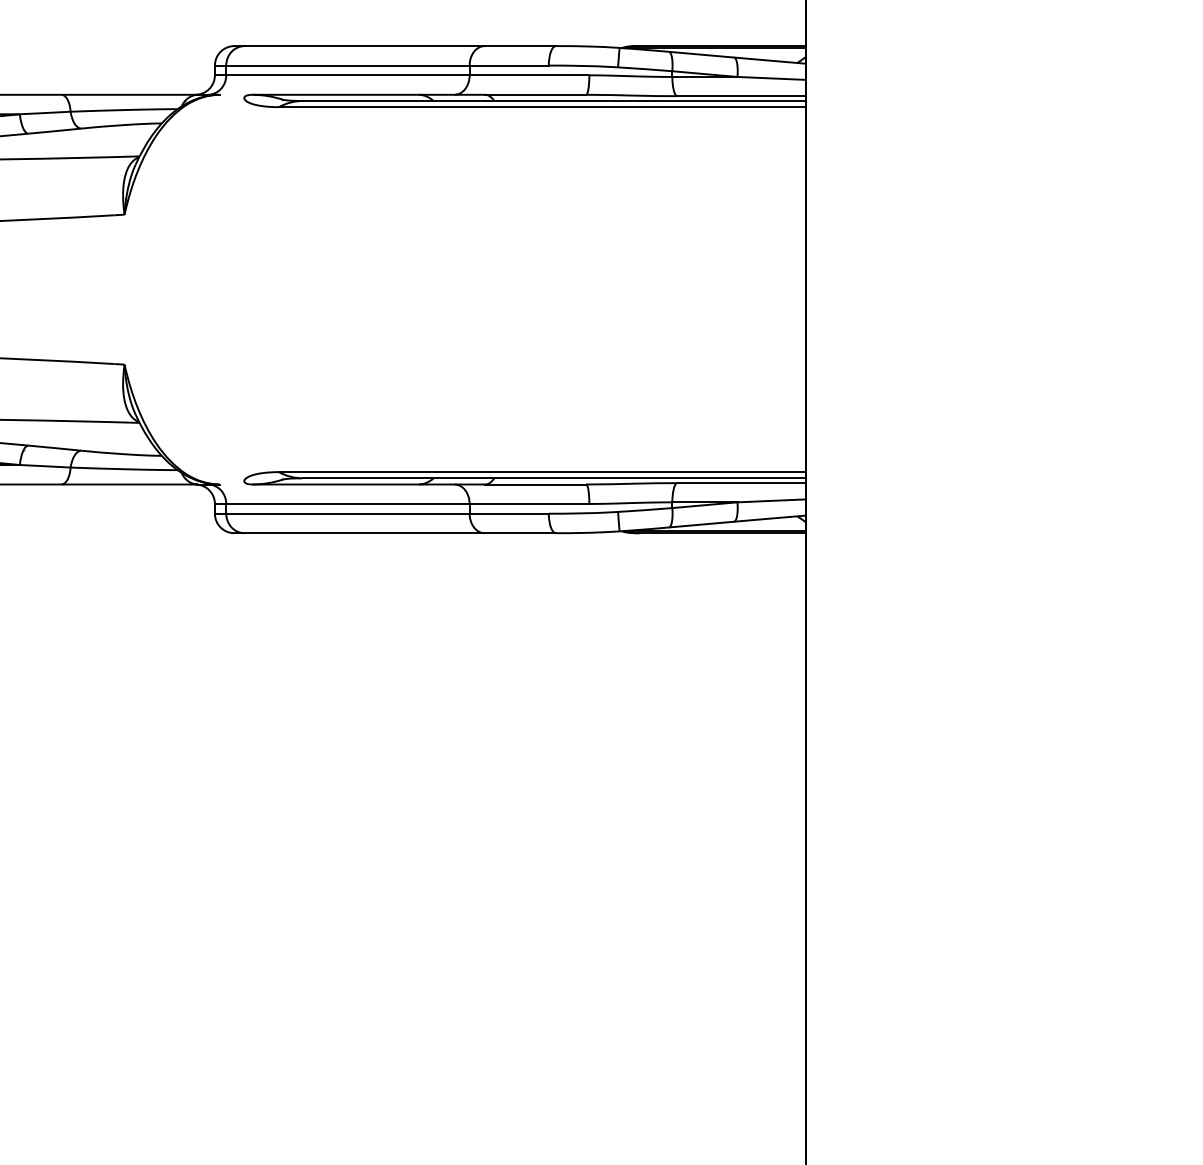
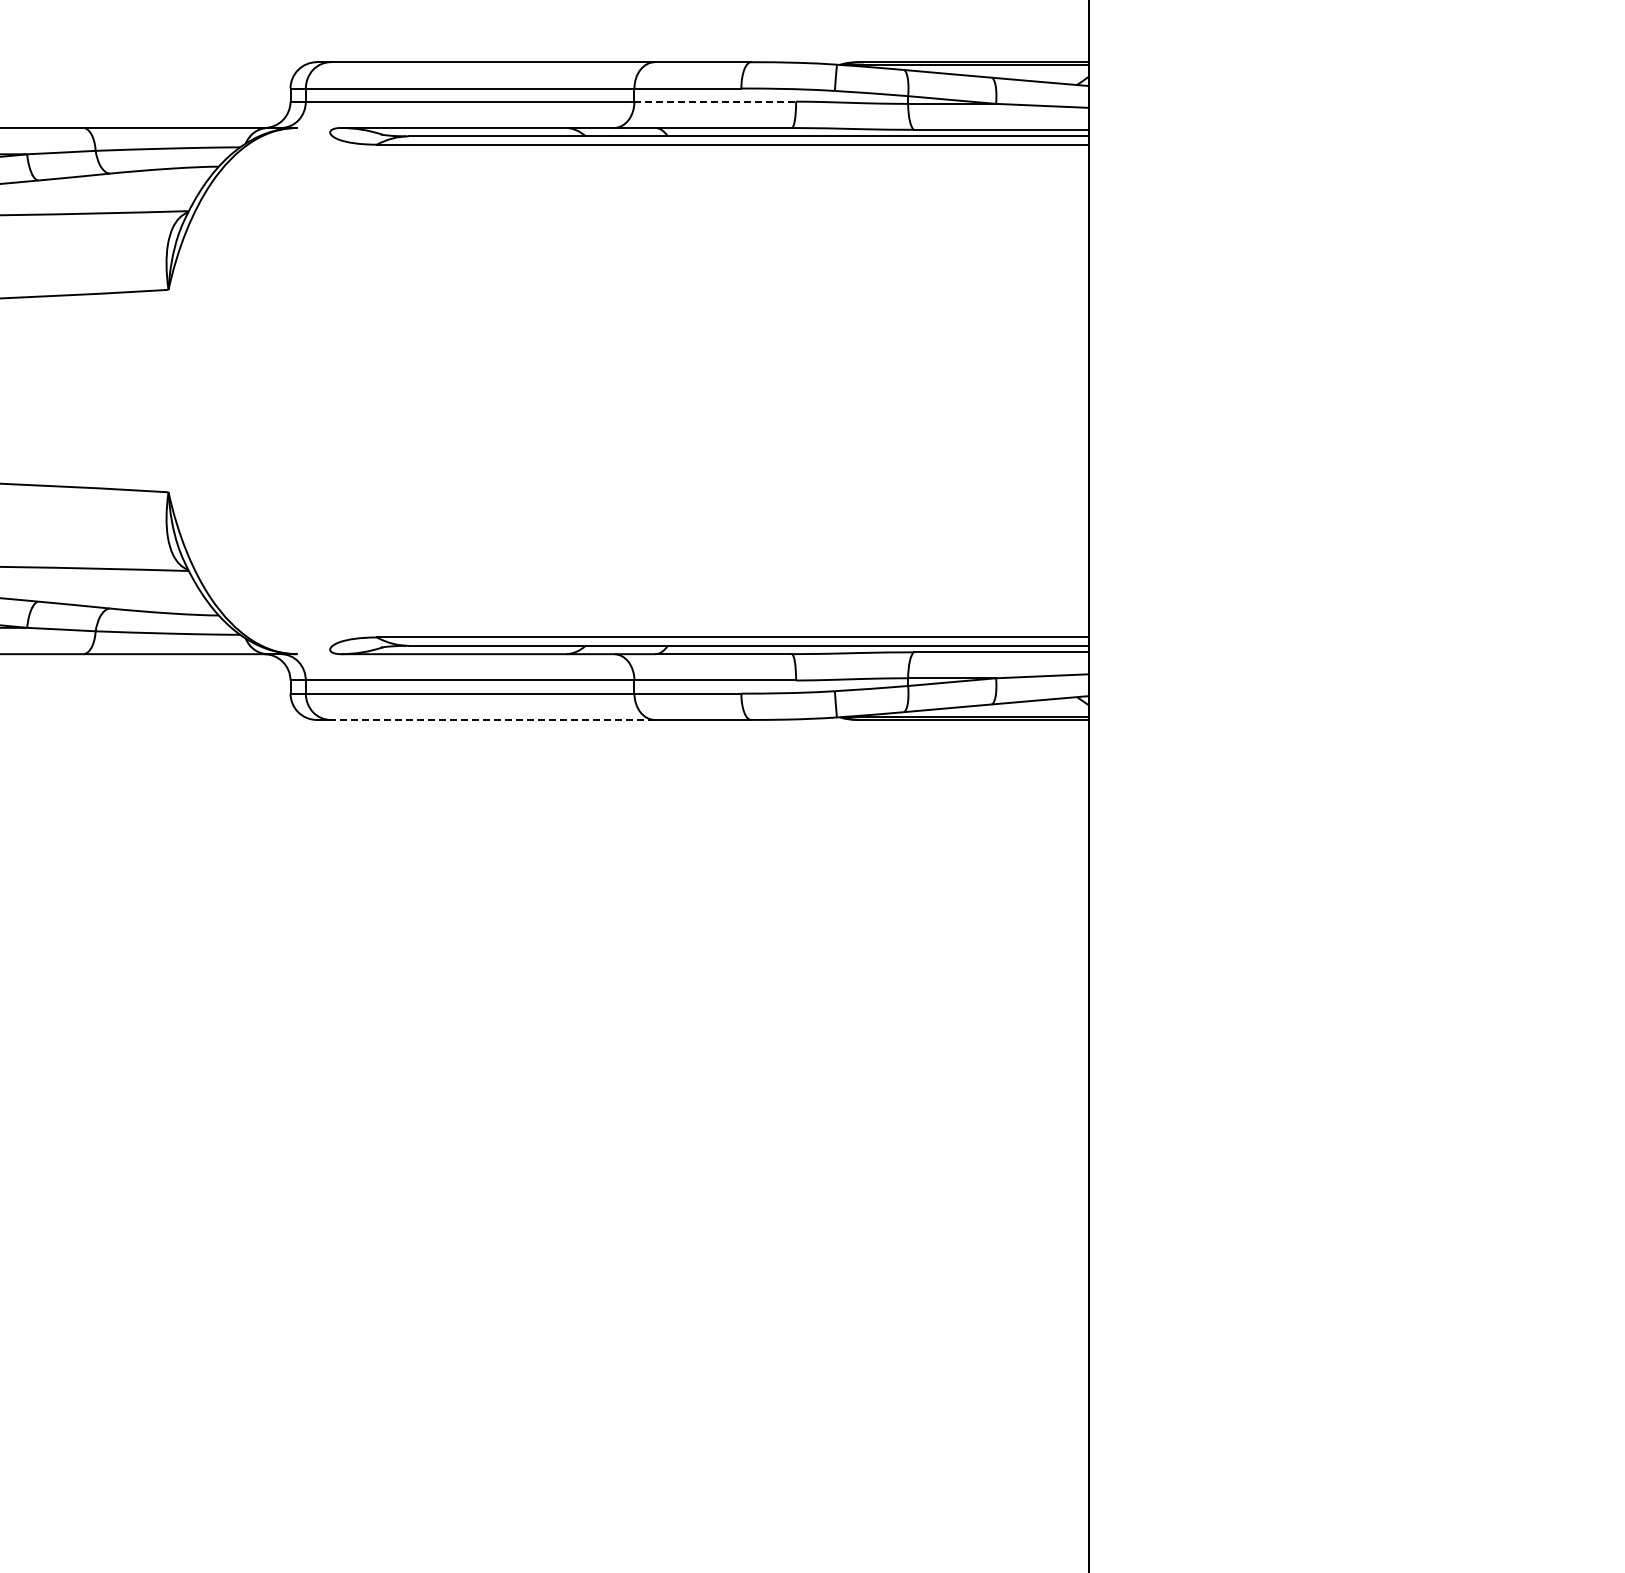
line: (529, 75) -> (715, 101), solid -> dashed
line: (364, 532) -> (492, 719), solid -> dashed

